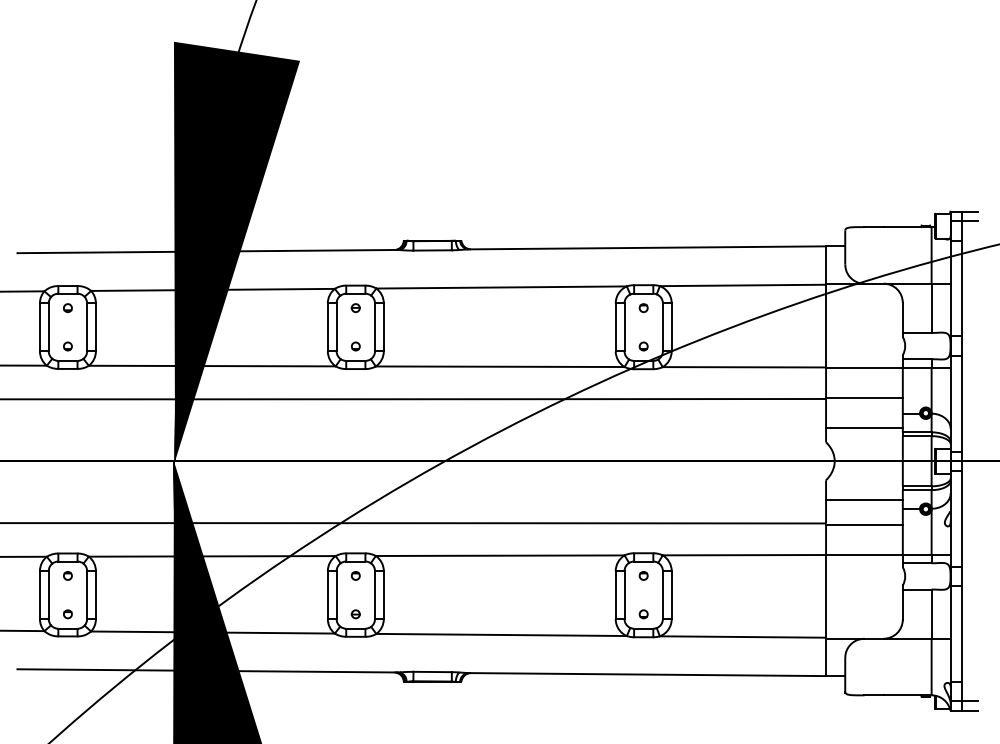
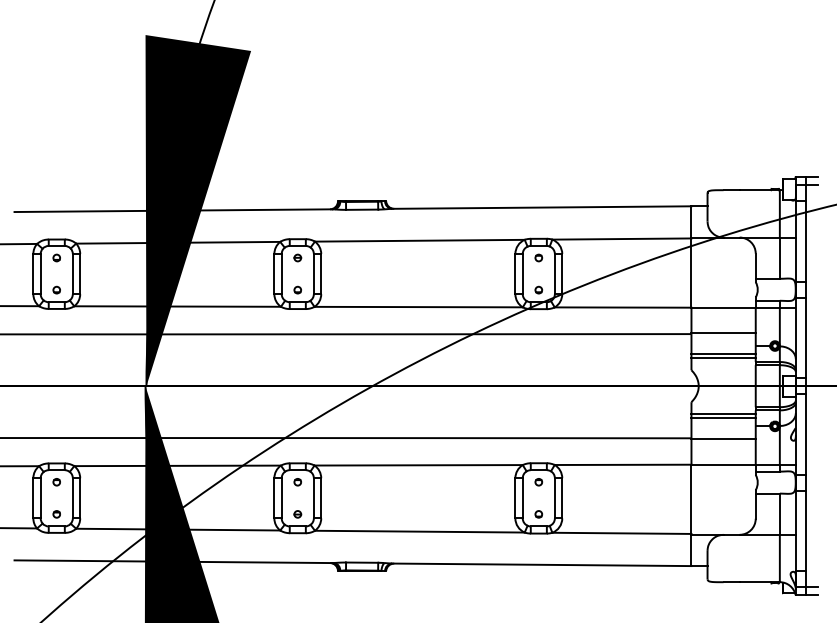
line: (864, 422) -> (723, 353), added
line: (864, 494) -> (723, 414), added

